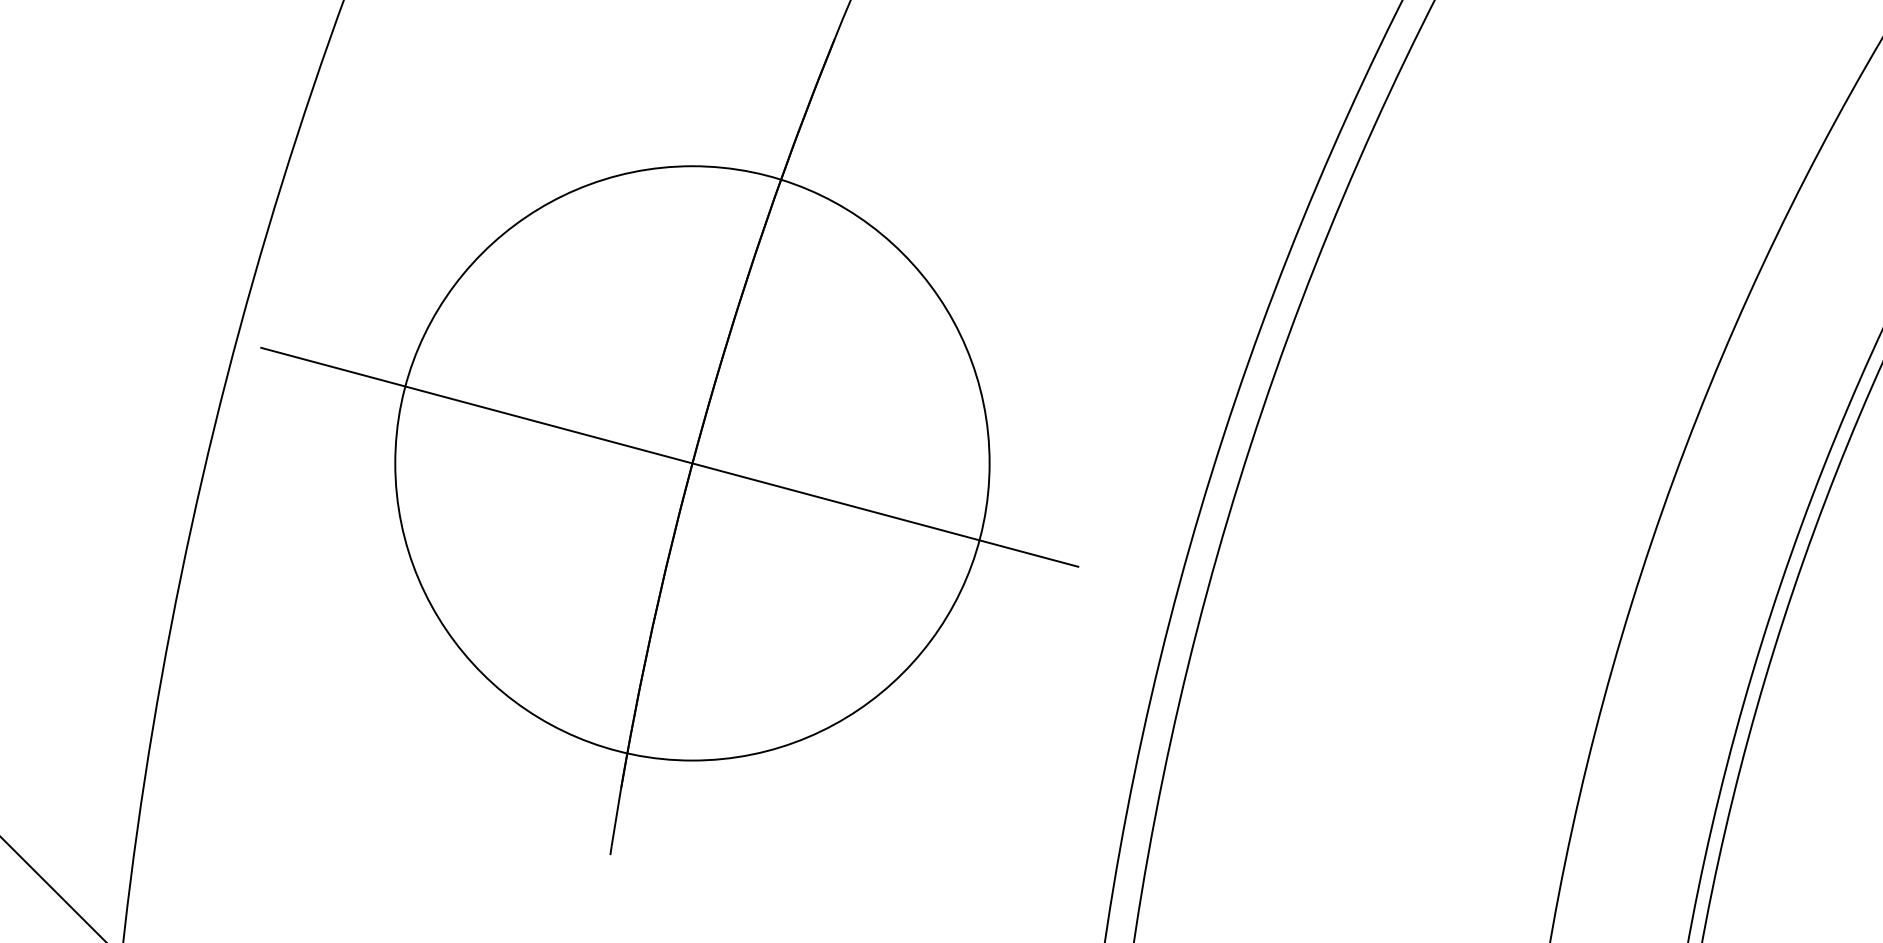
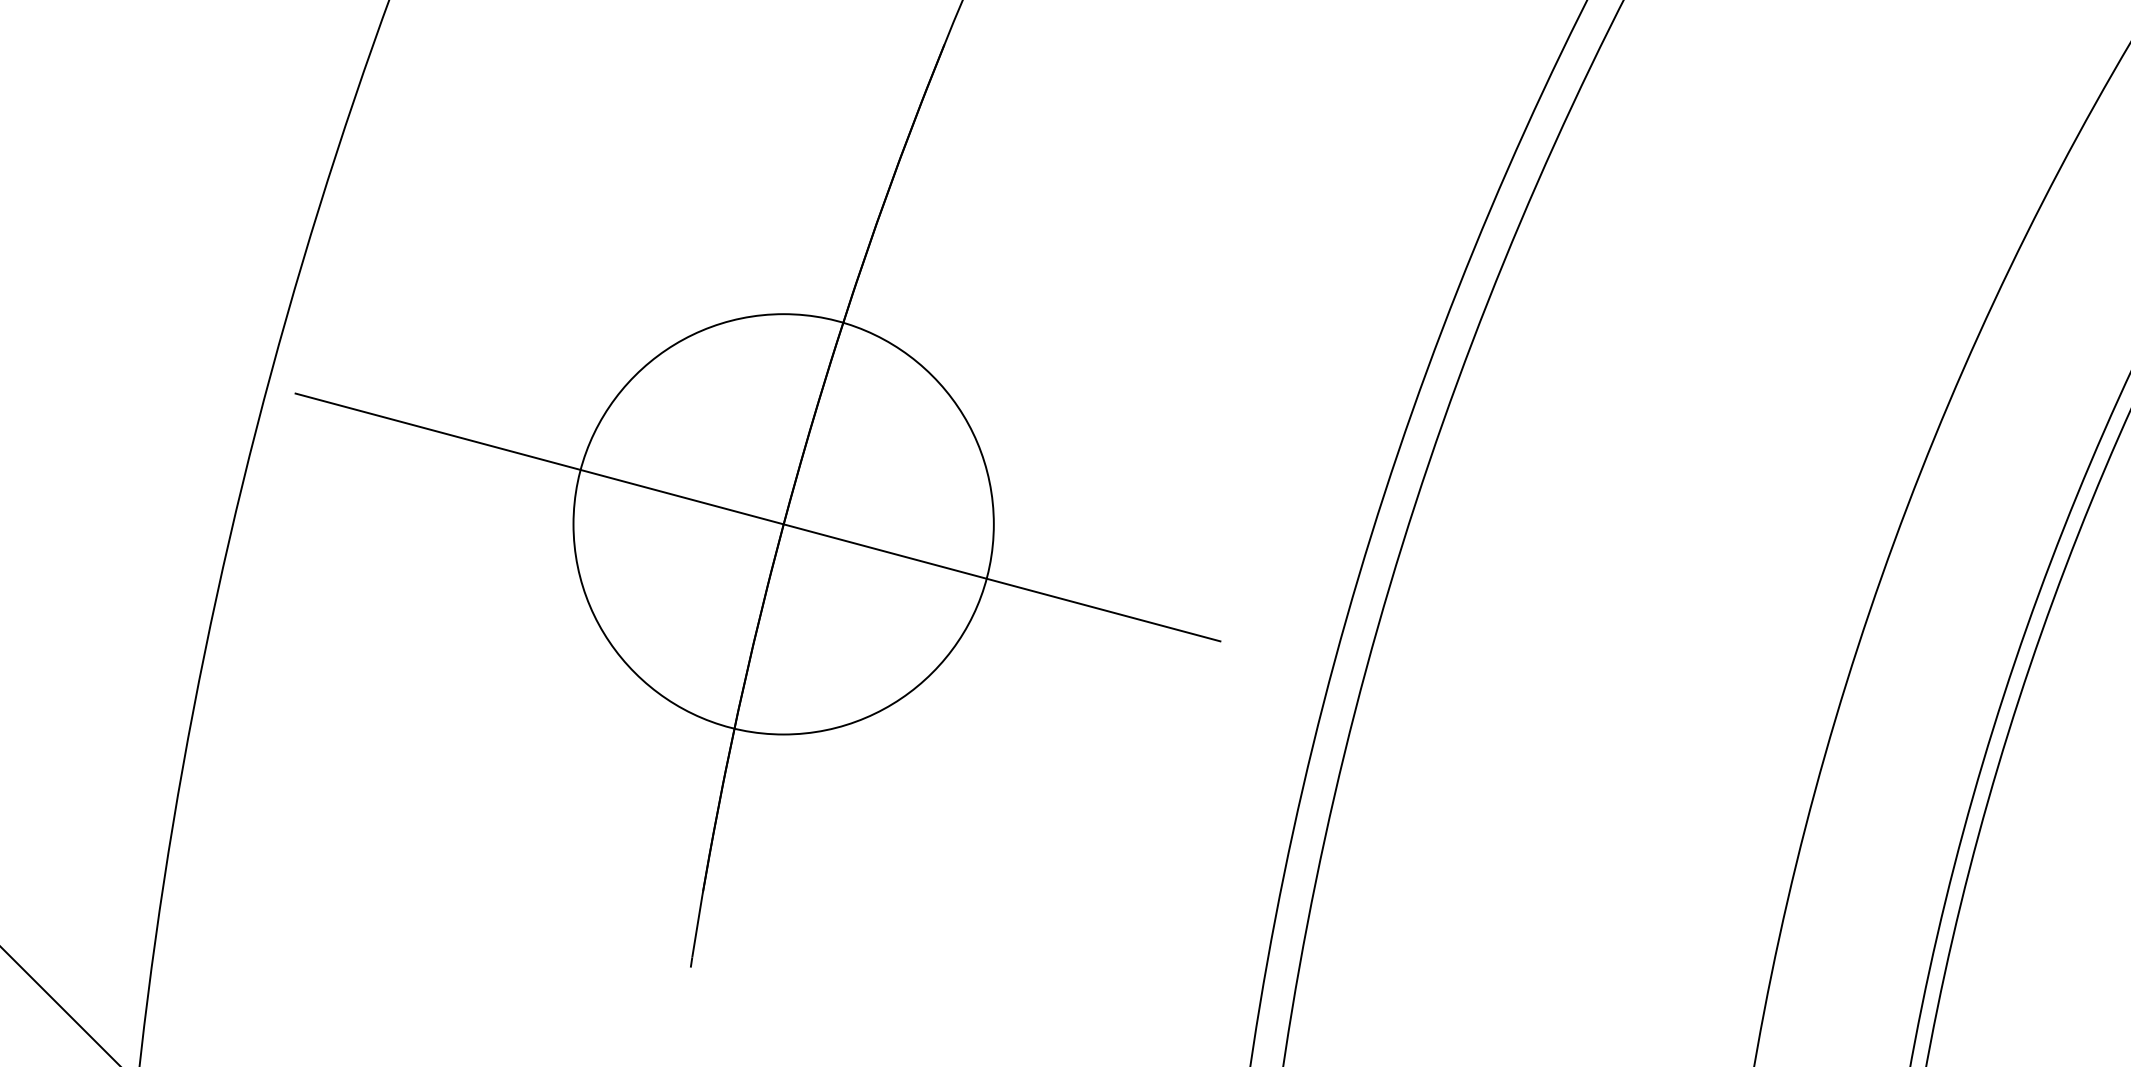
circle: (692, 463) -> (783, 524), size x0.62

